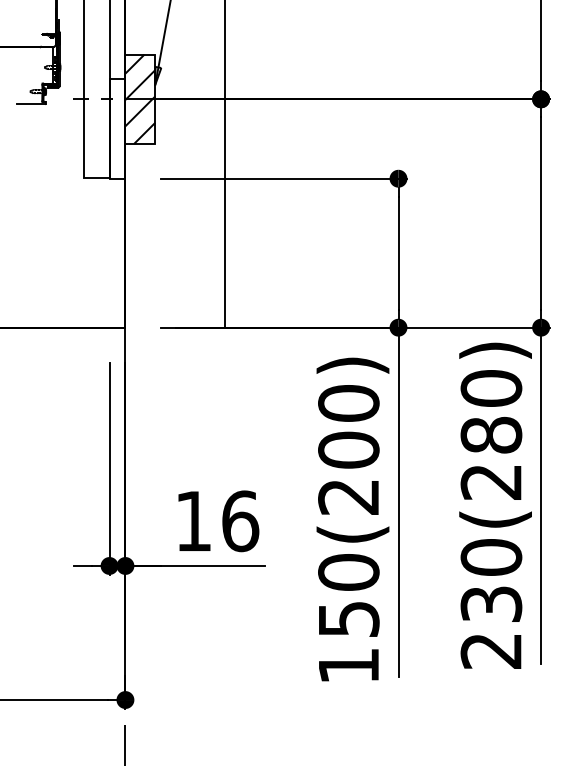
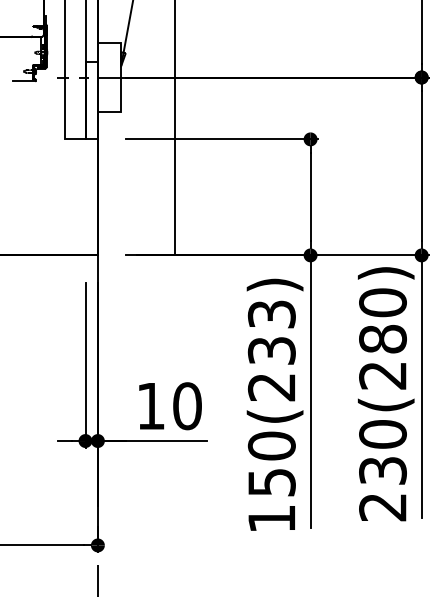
hatch: (140, 99) -> (109, 77), removed
text: (348, 426) -> (271, 332), 150(200) -> 150(233)
text: (240, 521) -> (187, 406), 16 -> 10

